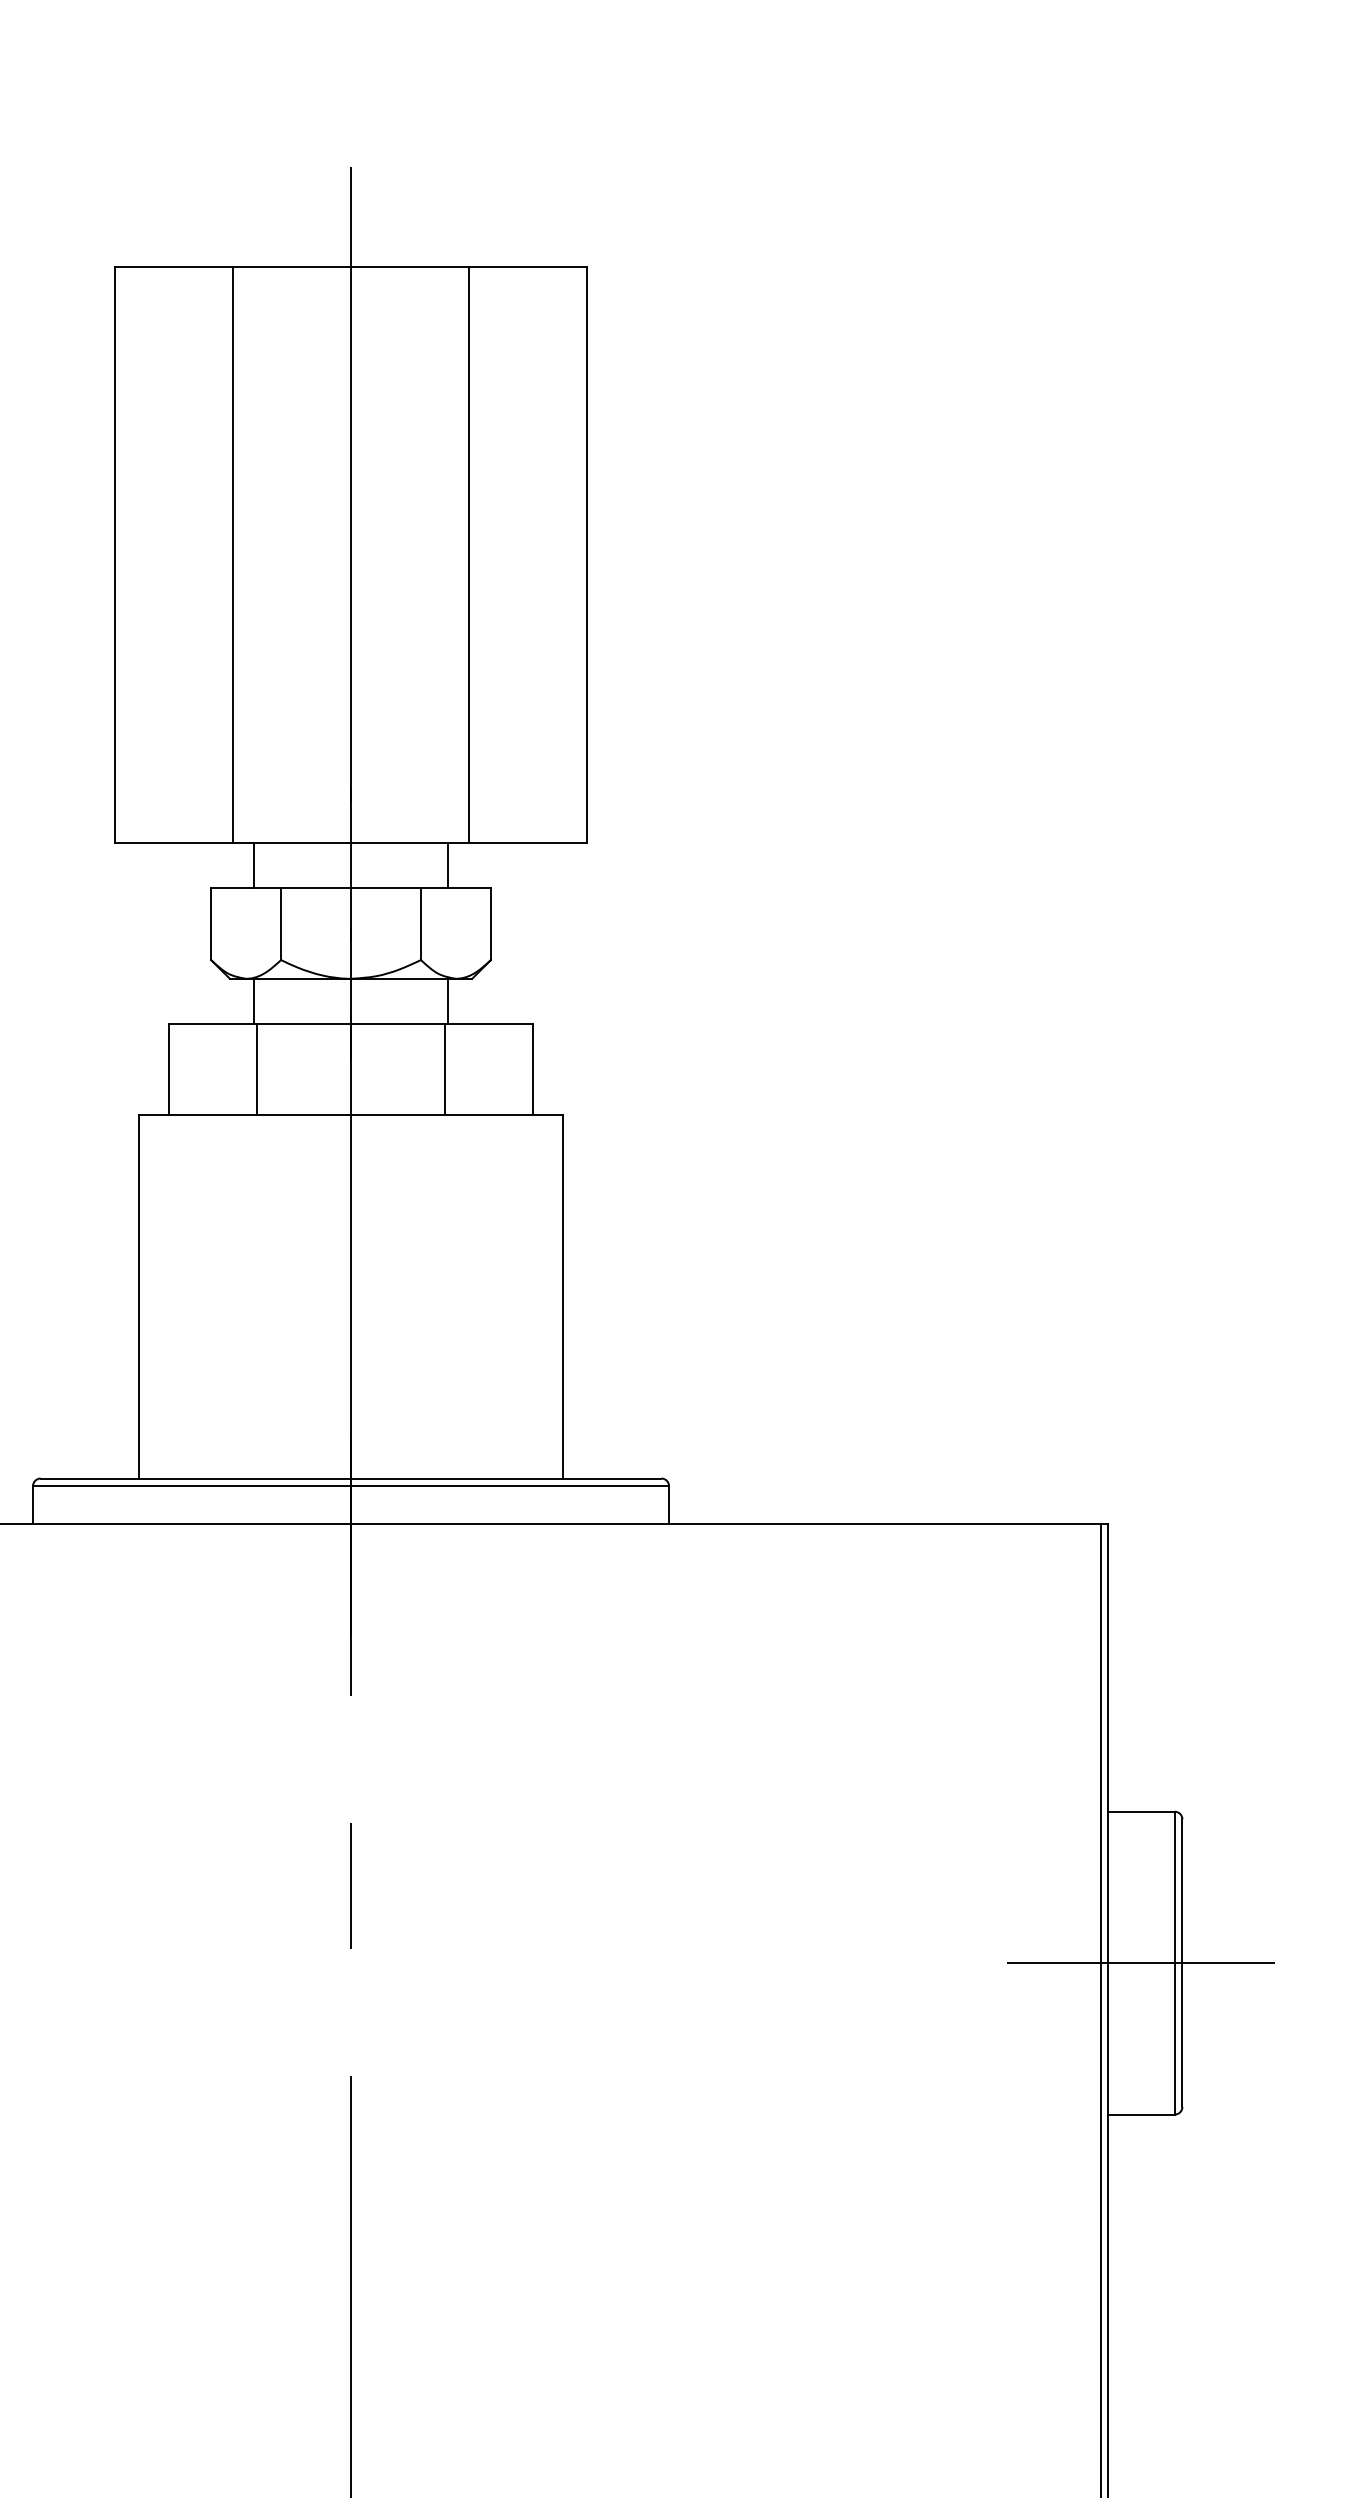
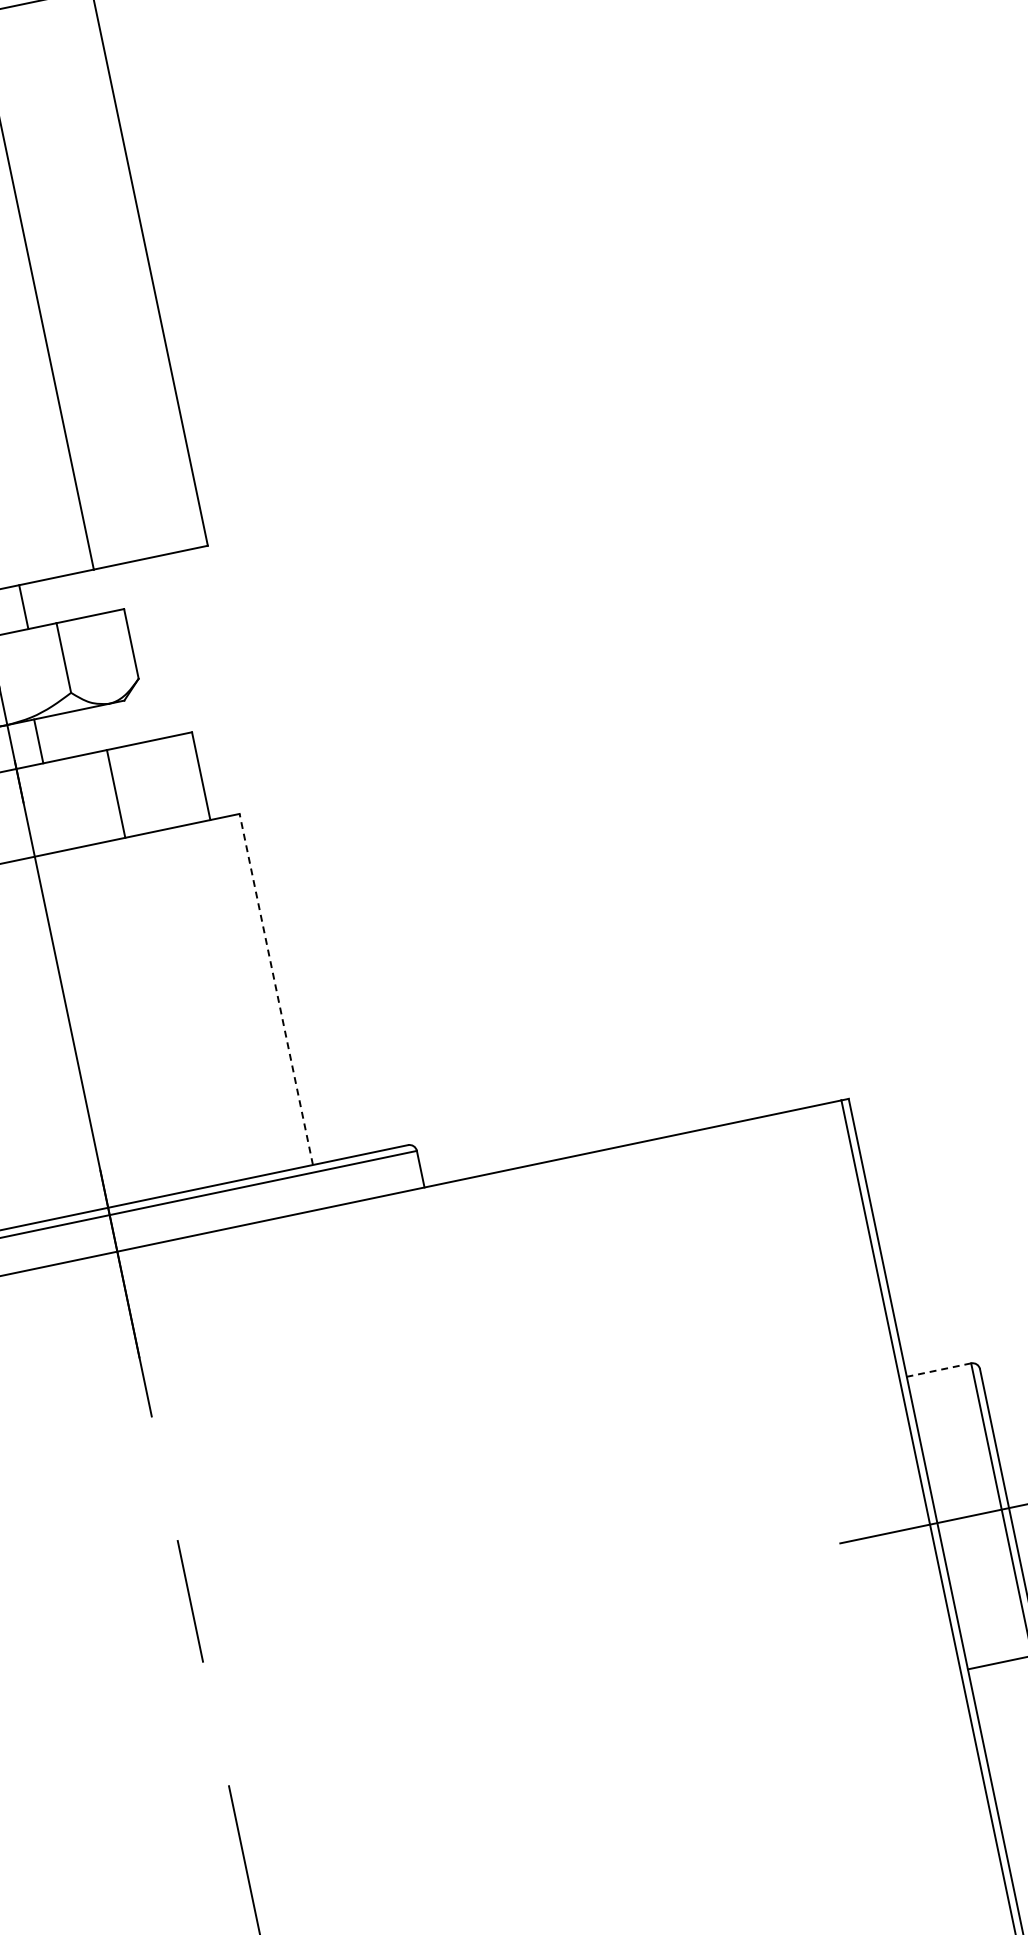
line: (447, 864) -> (23, 606), moved
line: (447, 1001) -> (38, 741), moved
line: (563, 1296) -> (276, 989), solid -> dashed
line: (1141, 1811) -> (938, 1369), solid -> dashed

